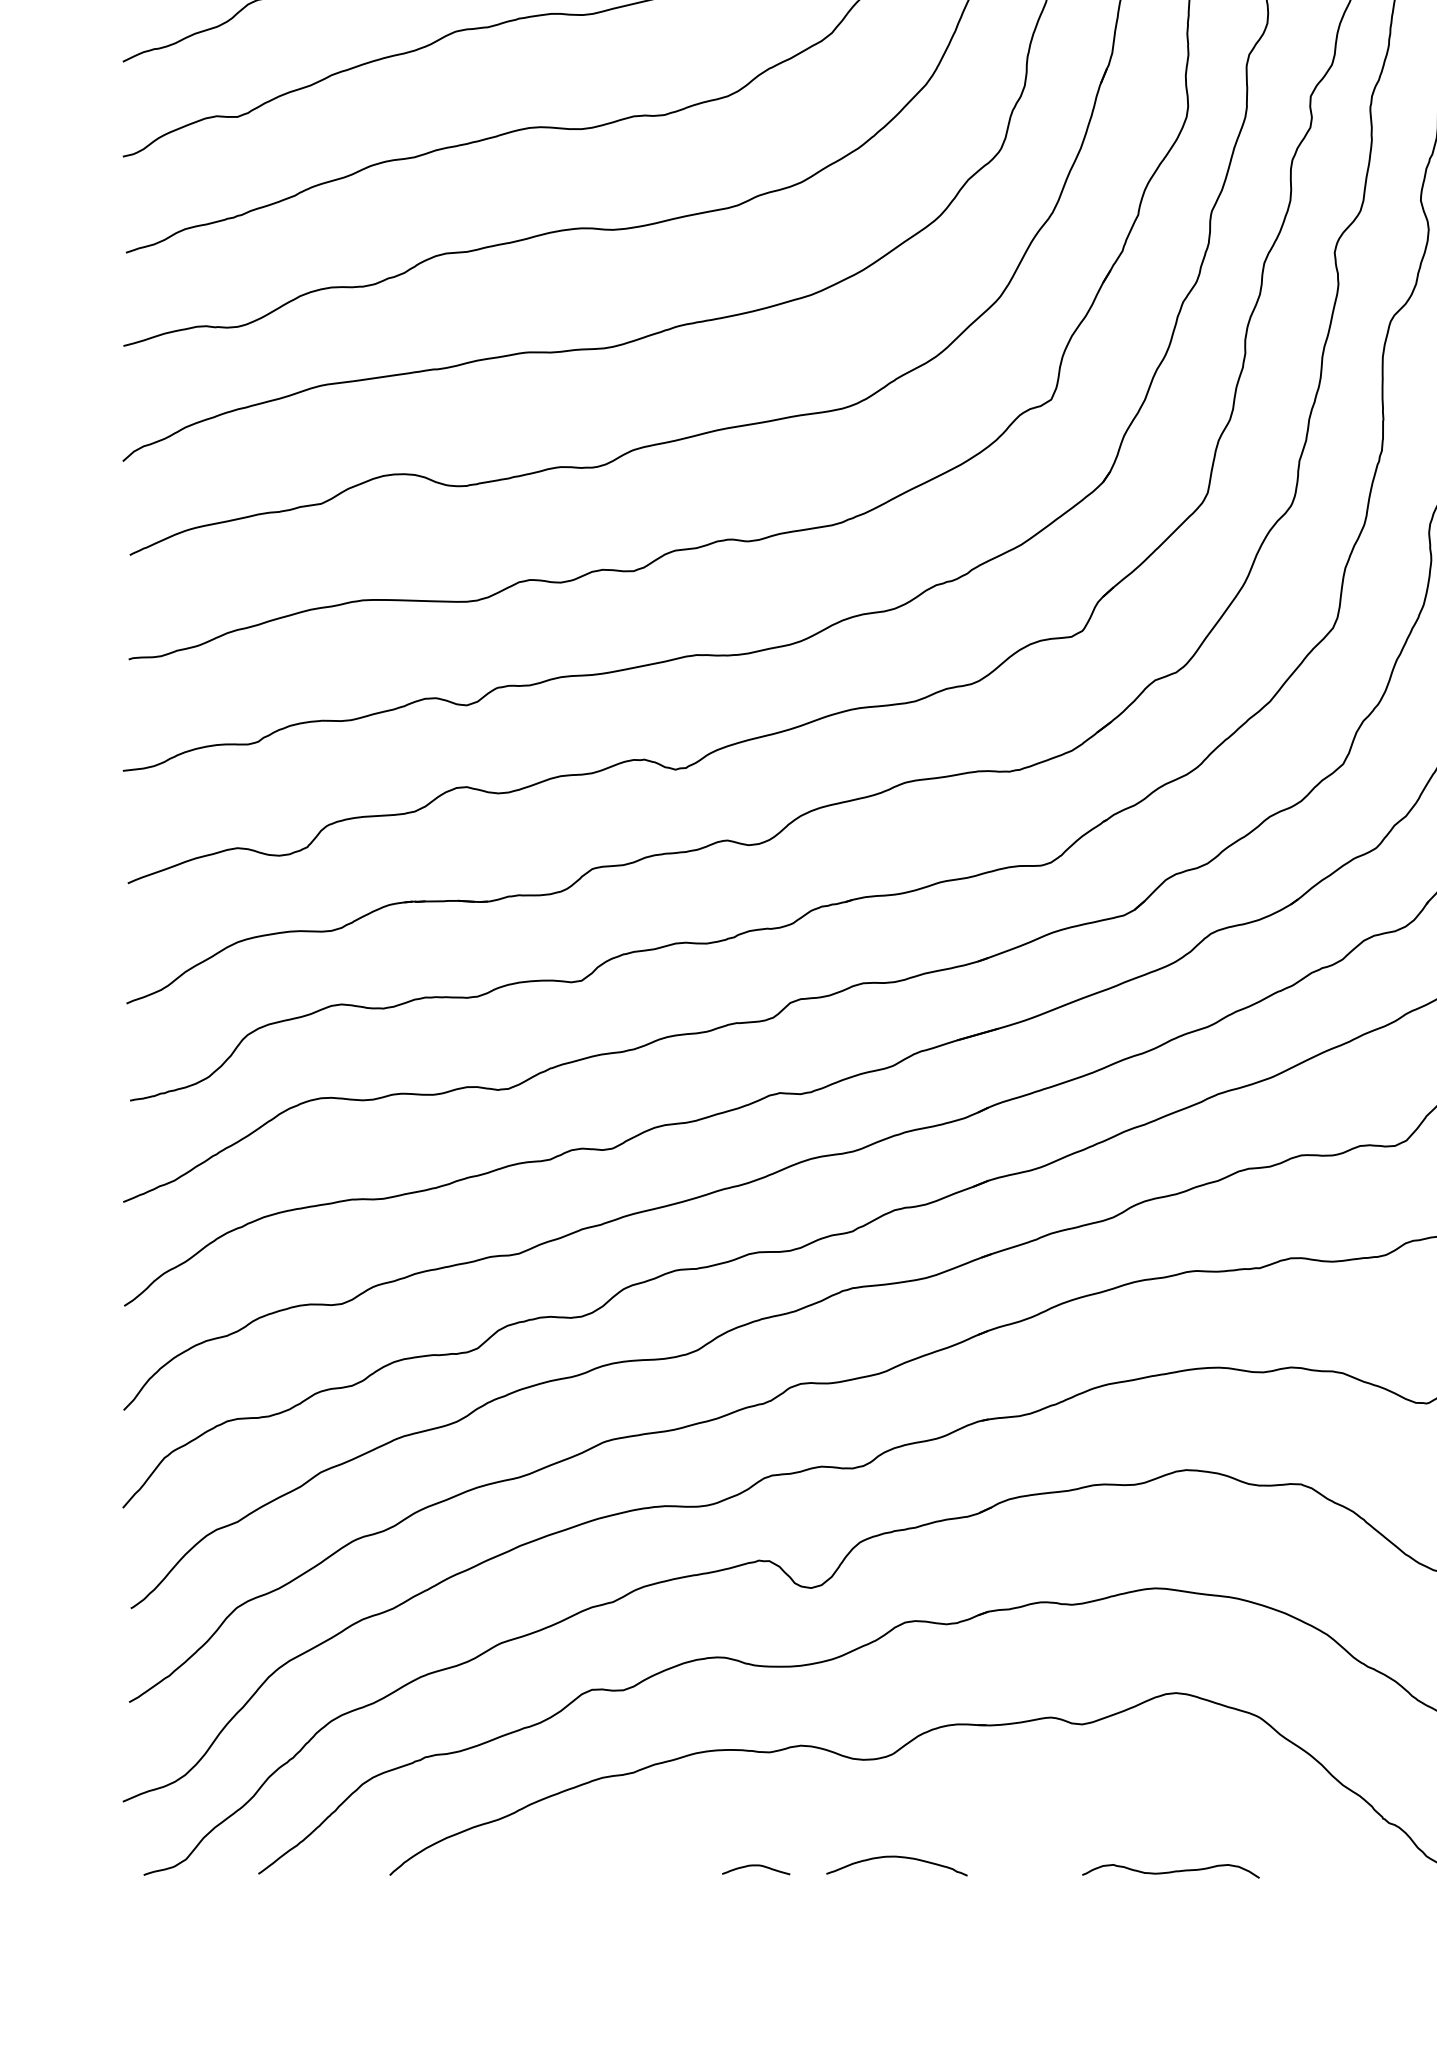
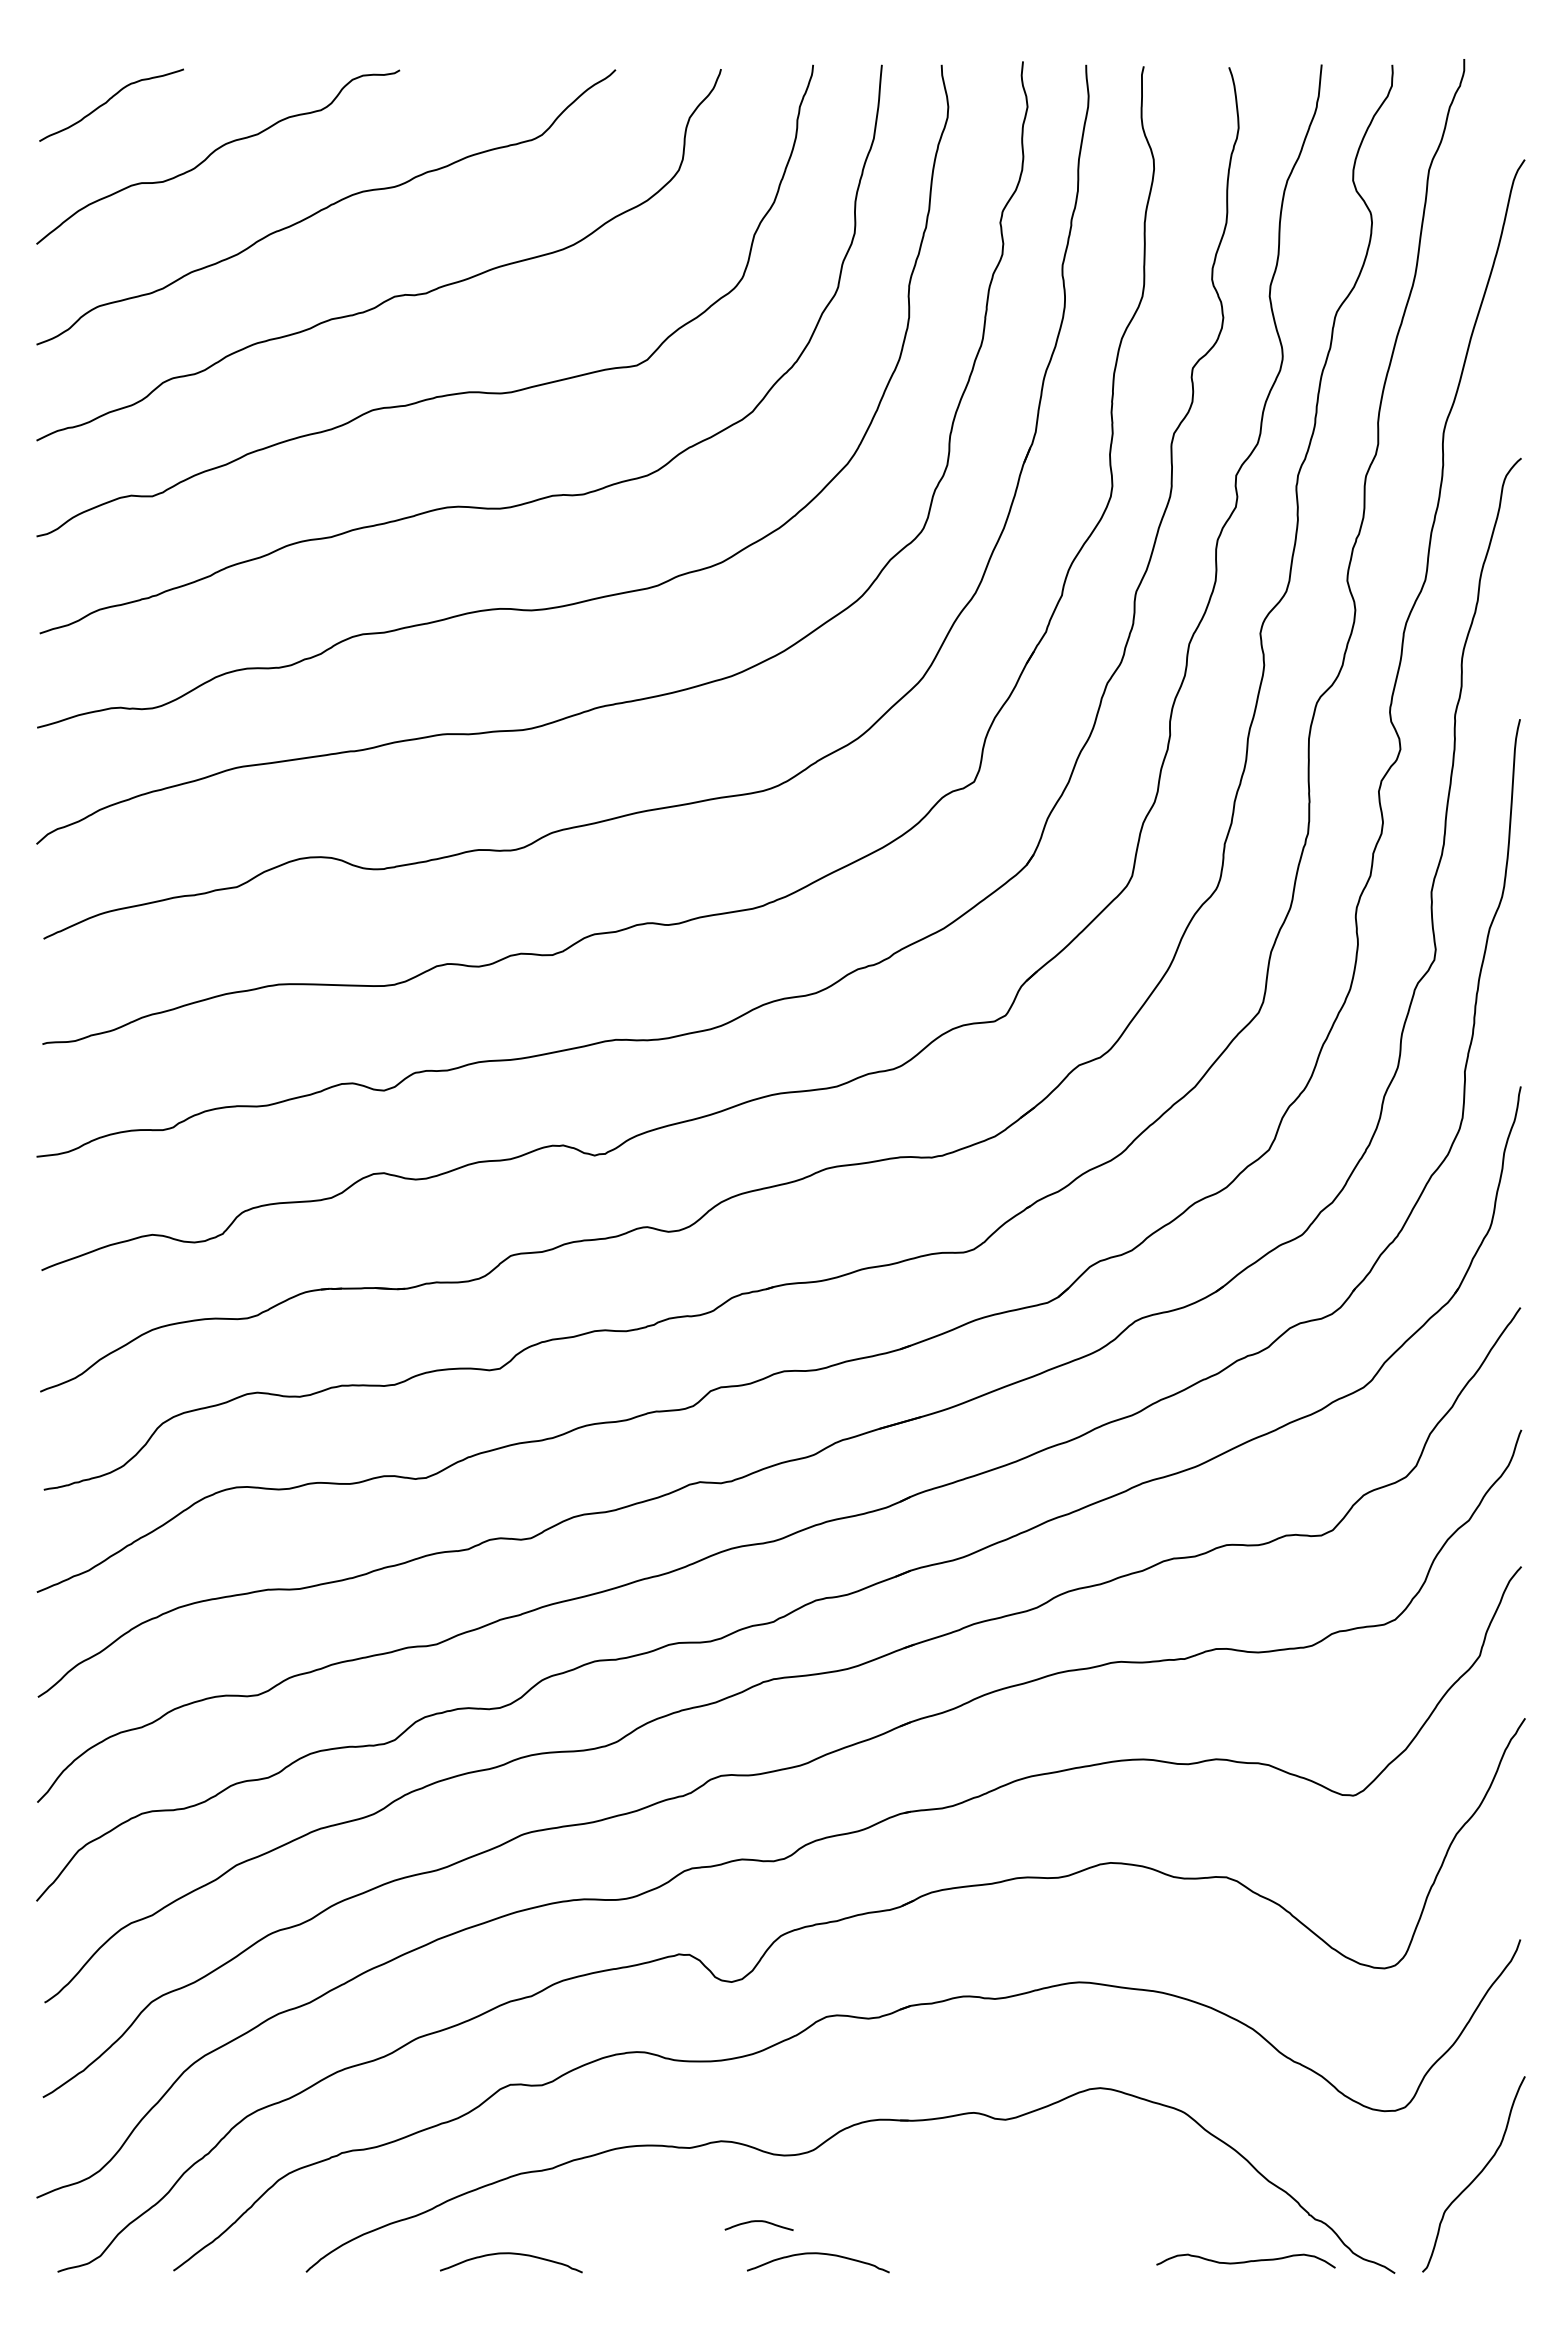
curve: (593, 1857) -> (511, 2254), added
curve: (755, 1865) -> (758, 2221), moved
curve: (1170, 1871) -> (1245, 2261), moved

